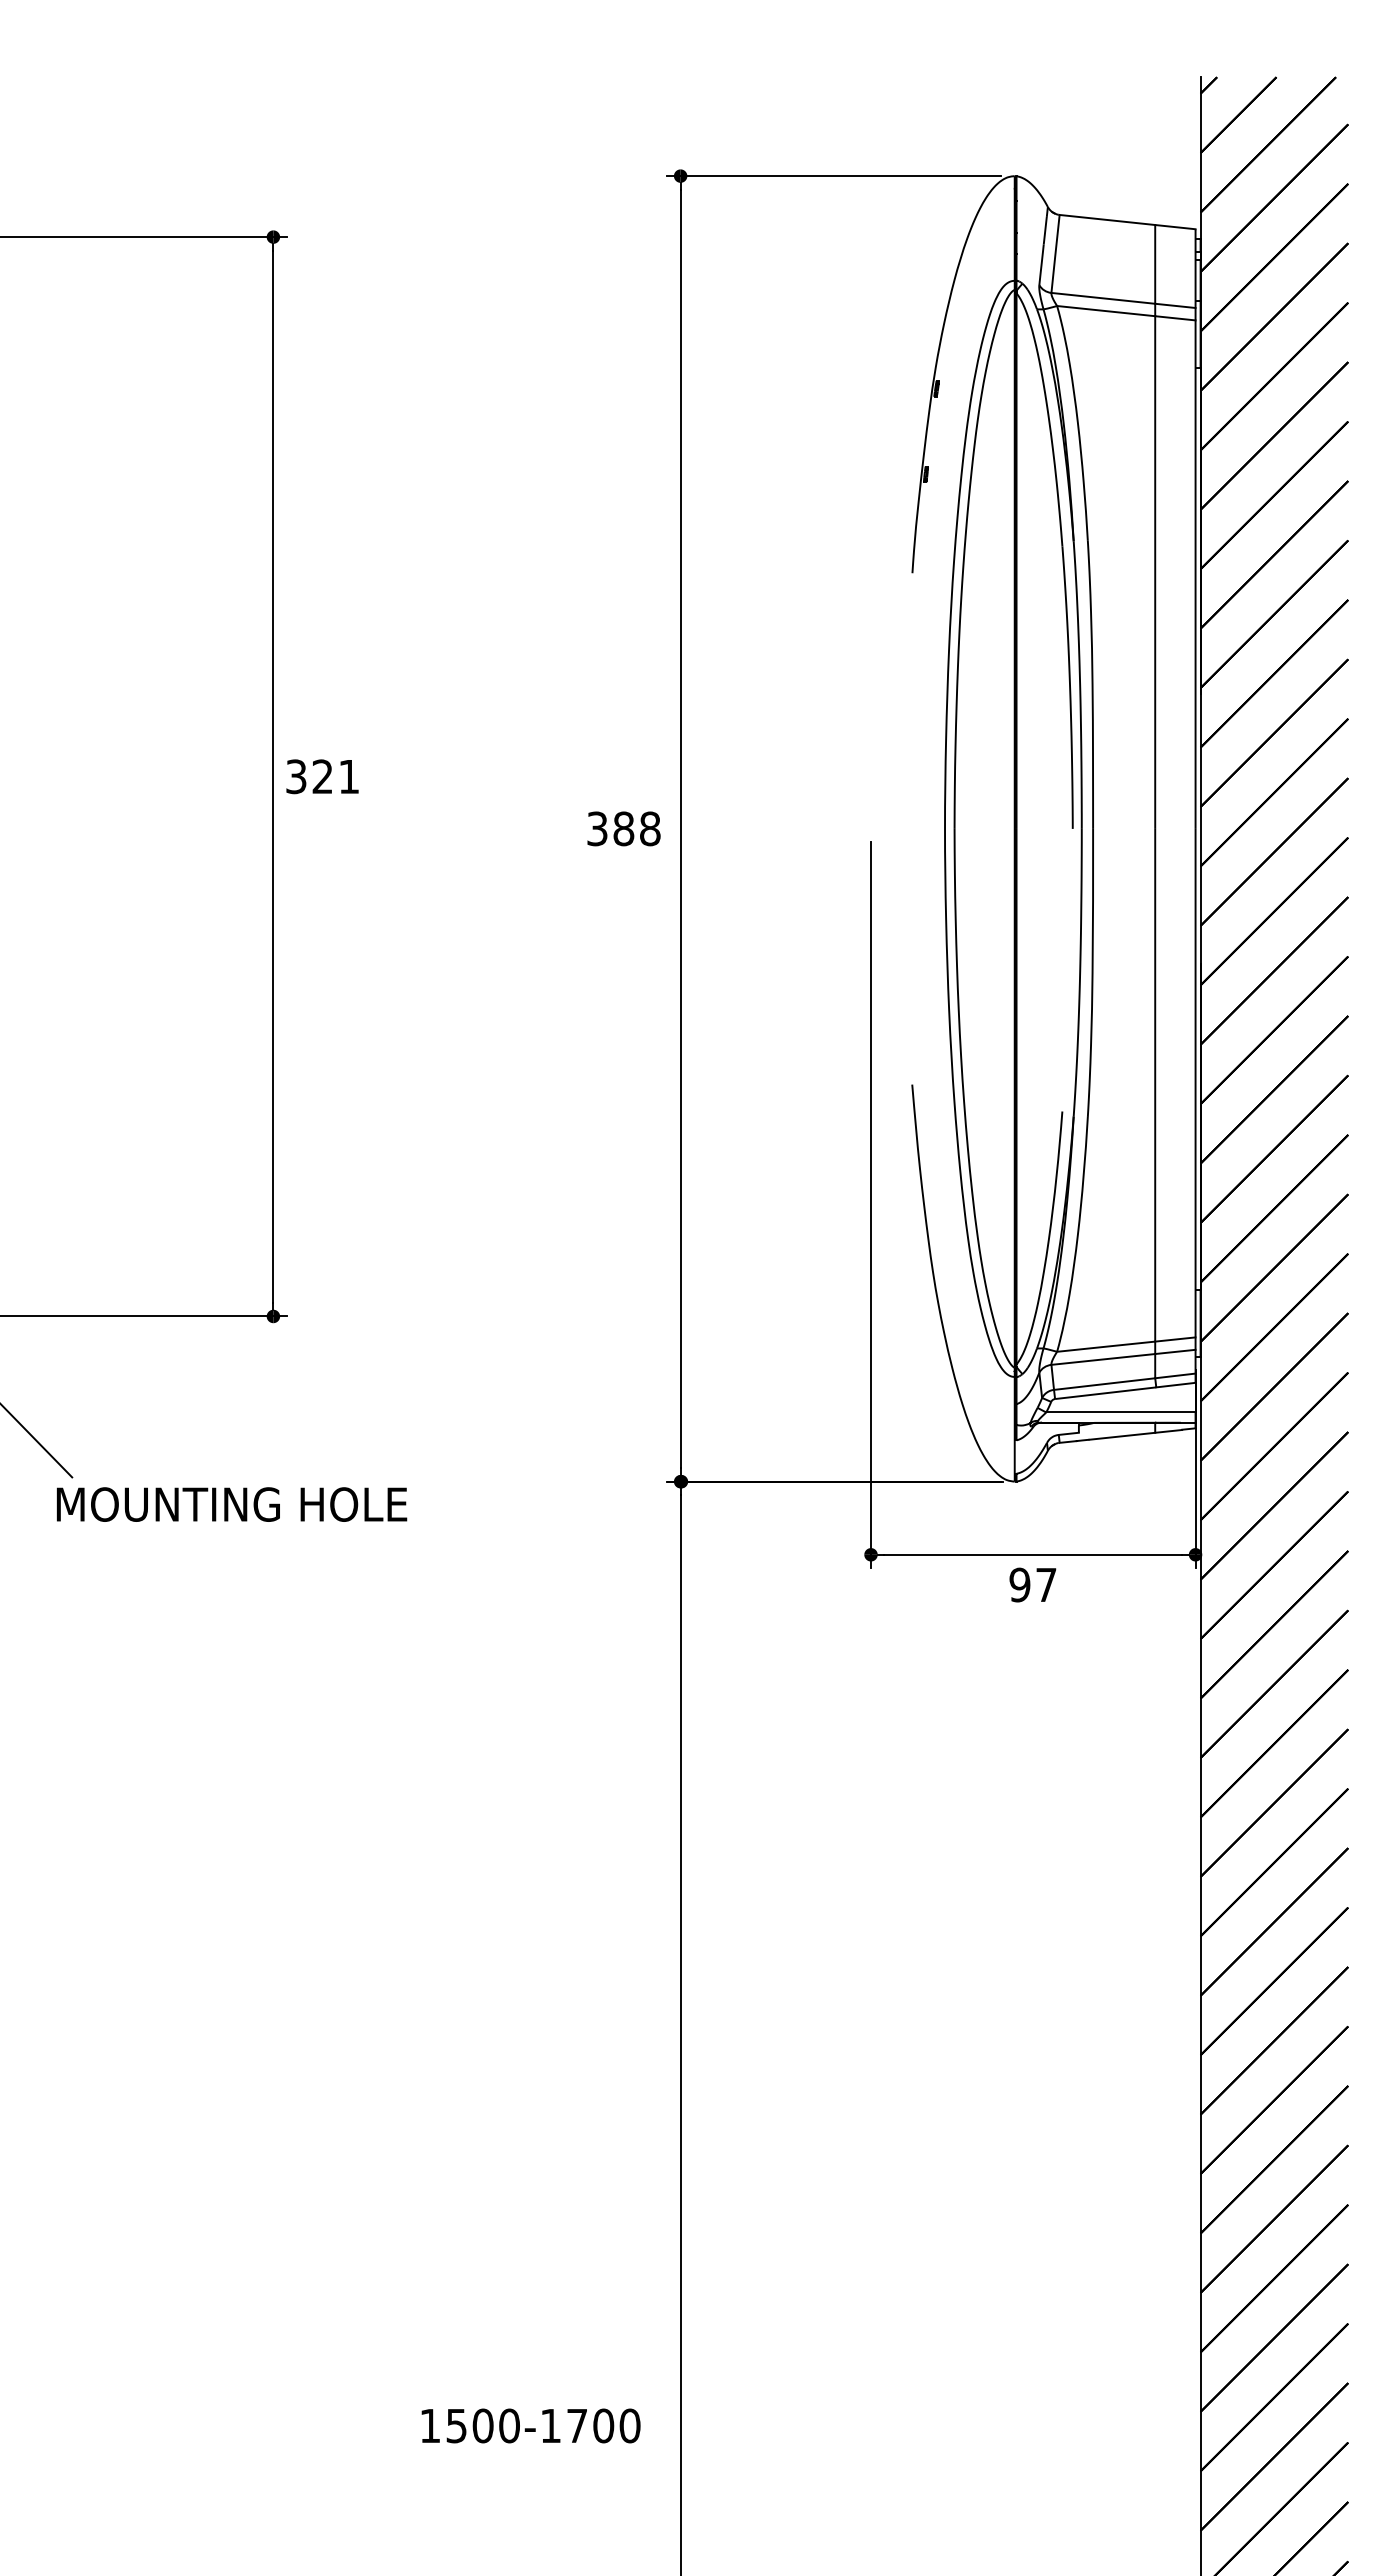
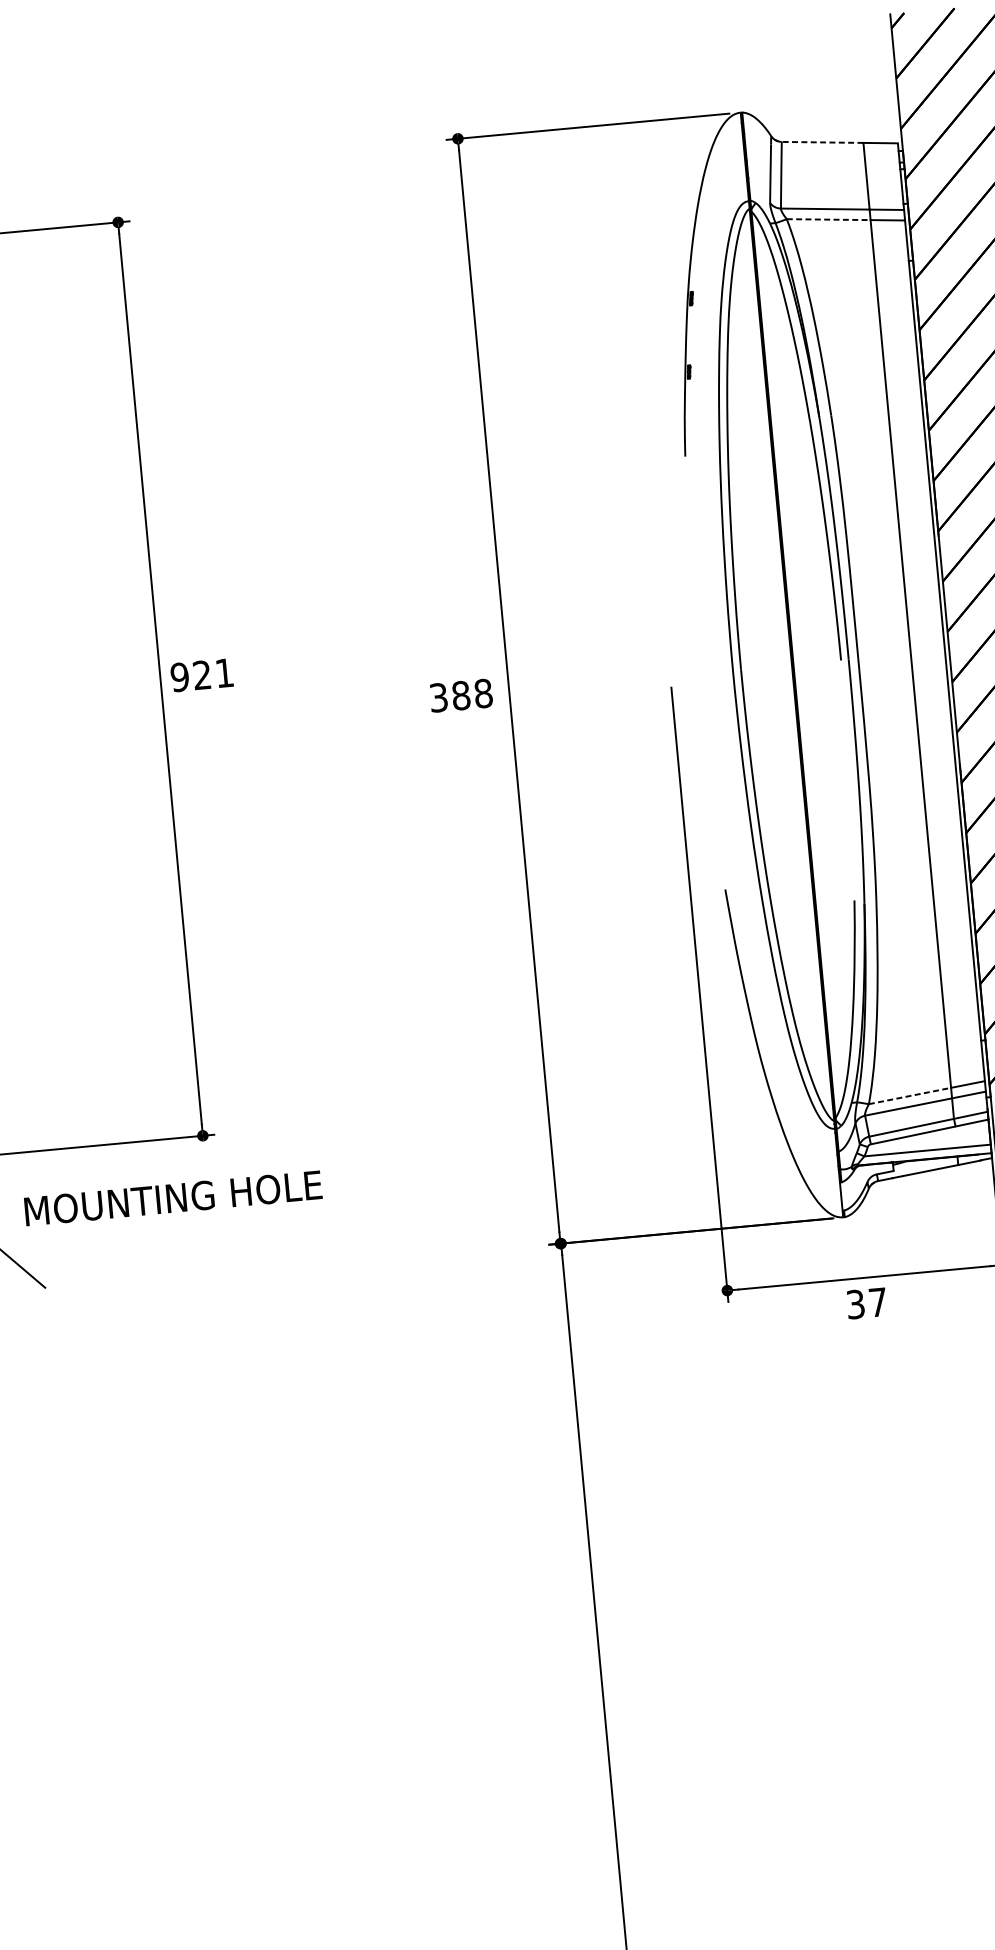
line: (1106, 219) -> (821, 142), solid -> dashed
line: (1106, 311) -> (829, 219), solid -> dashed
text: (296, 776) -> (180, 677), 321 -> 921
line: (1106, 1346) -> (910, 1095), solid -> dashed
text: (232, 1504) -> (173, 1198), moved
text: (1019, 1584) -> (855, 1304), 97 -> 37

